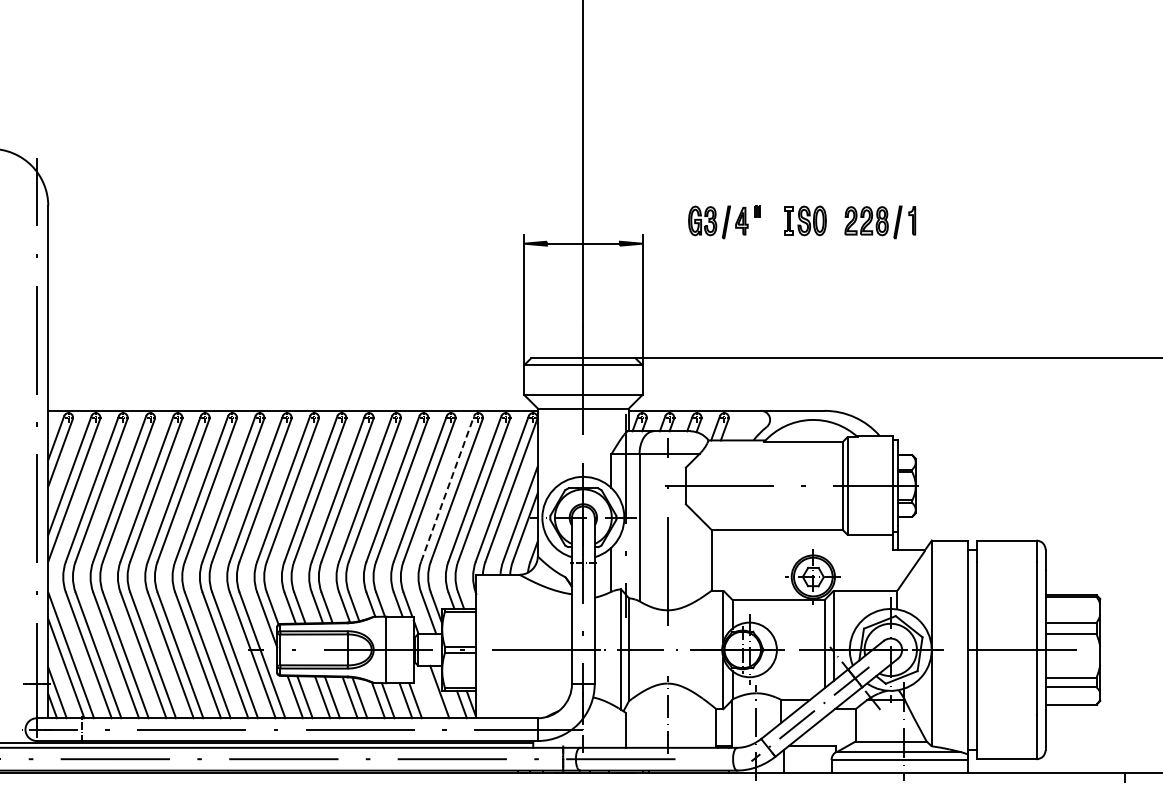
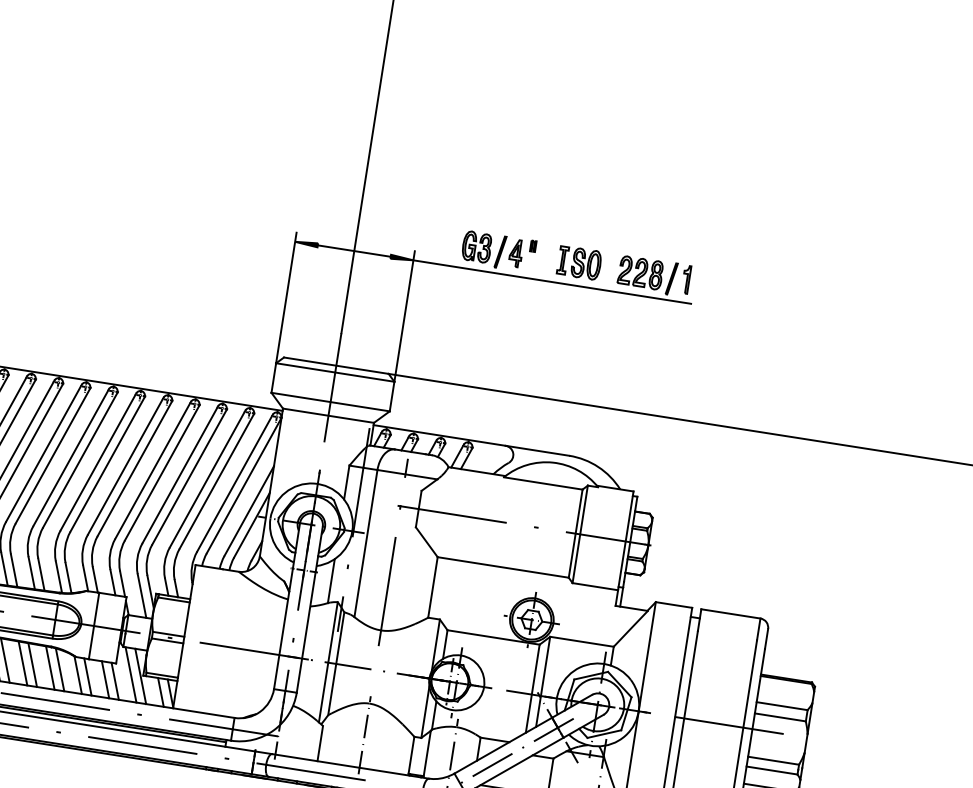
line: (781, 243) -> (552, 281), added
line: (447, 488) -> (180, 474), dashed -> solid
line: (429, 691) -> (130, 674), added

